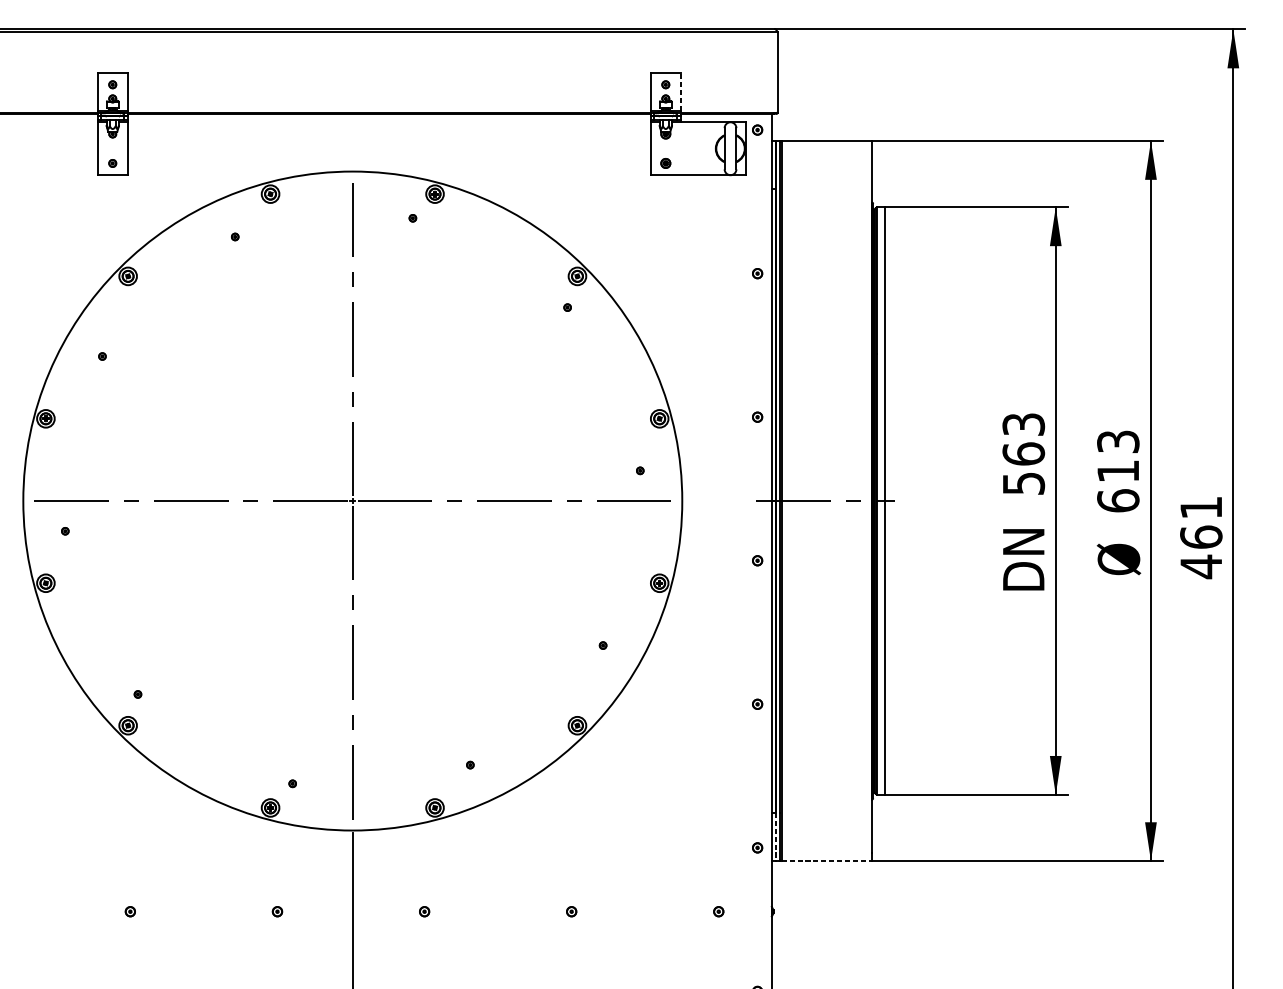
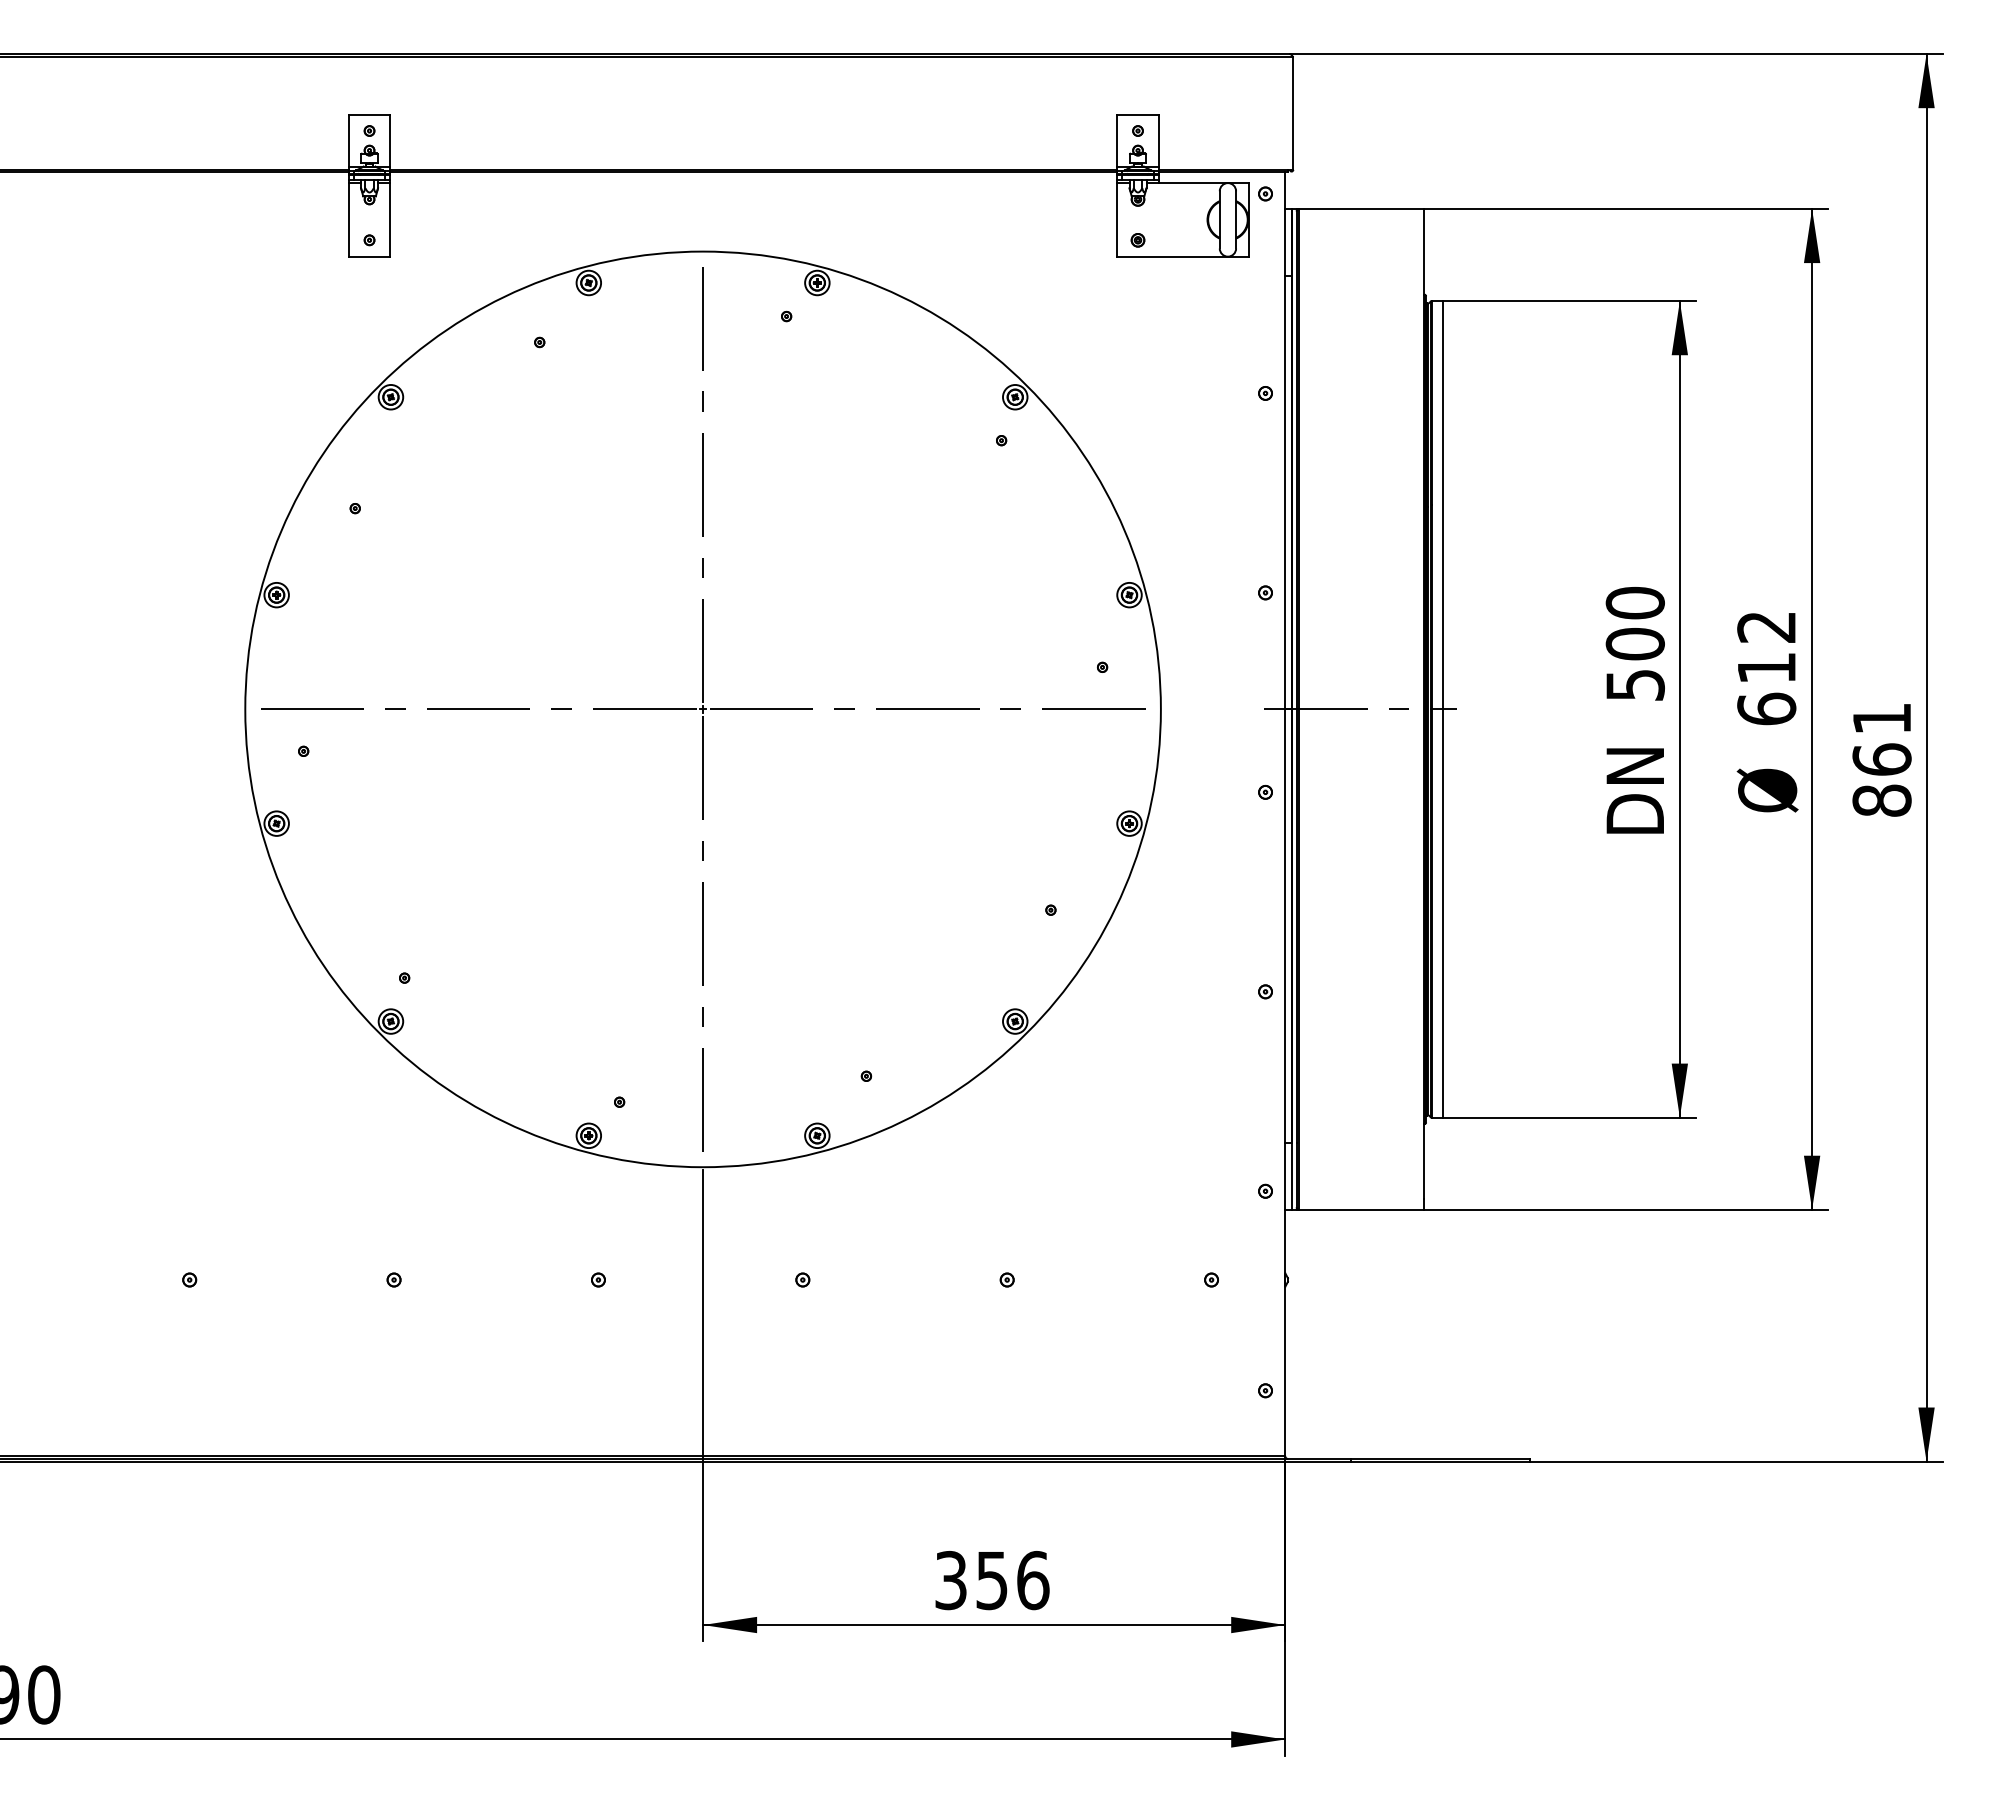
line: (680, 91) -> (1158, 140), dashed -> solid
text: (1023, 439) -> (1634, 623), 563 -> 500
text: (1118, 441) -> (1766, 626), 613 -> 612
text: (1200, 566) -> (1881, 800), 461 -> 861
line: (776, 837) -> (1291, 1176), dashed -> solid
line: (826, 860) -> (1361, 1209), dashed -> solid

